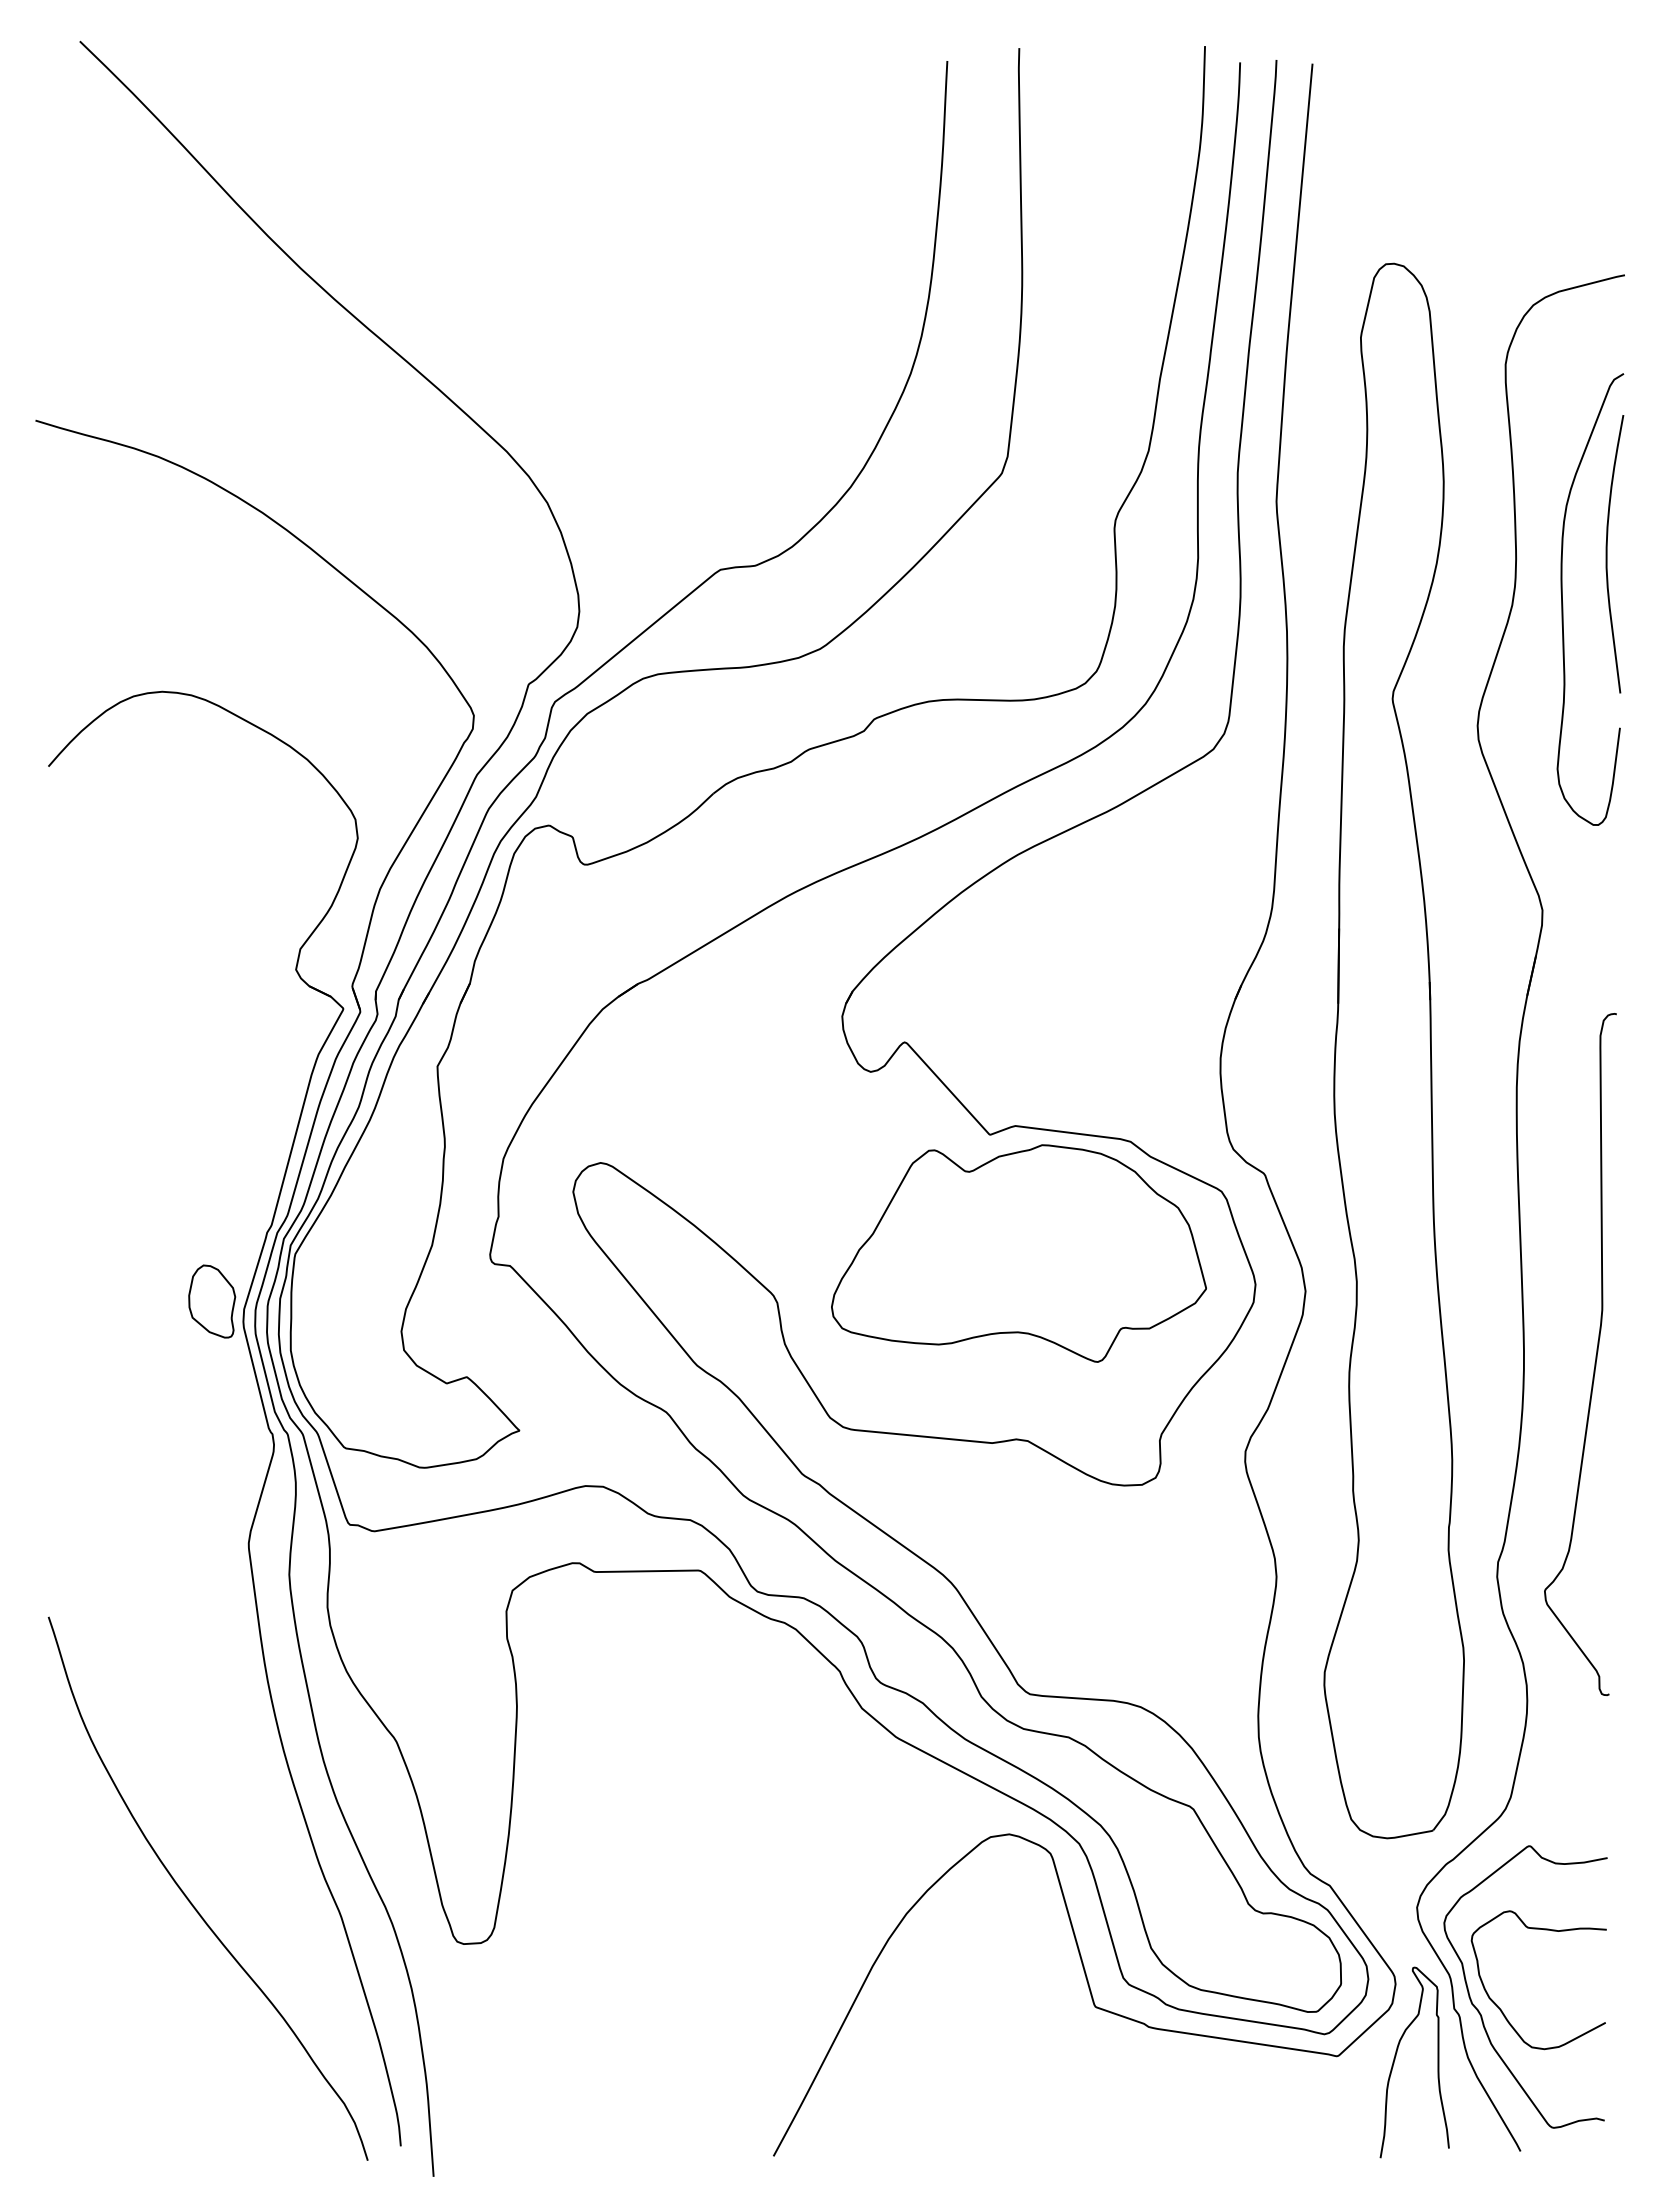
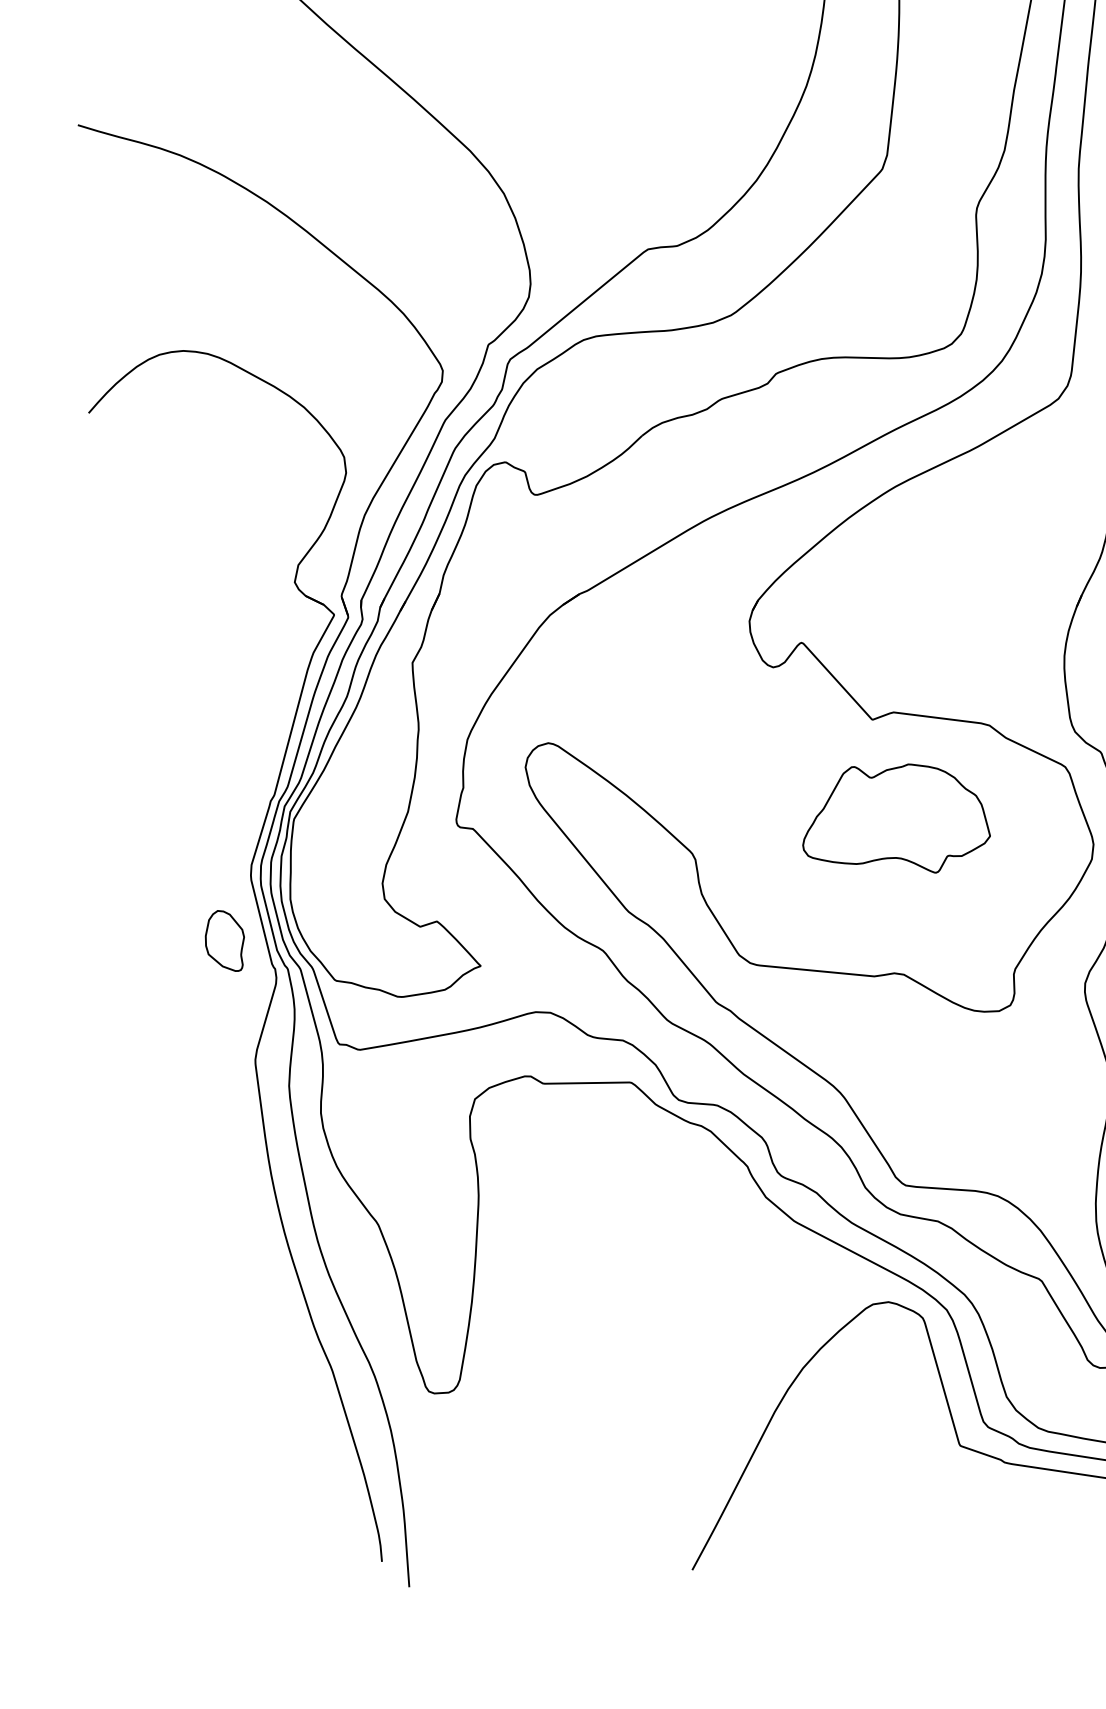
part: (1018, 1253) -> (896, 818), size x0.6
part: (212, 1301) -> (225, 940), moved
curve: (190, 1900) -> (206, 1357), removed

